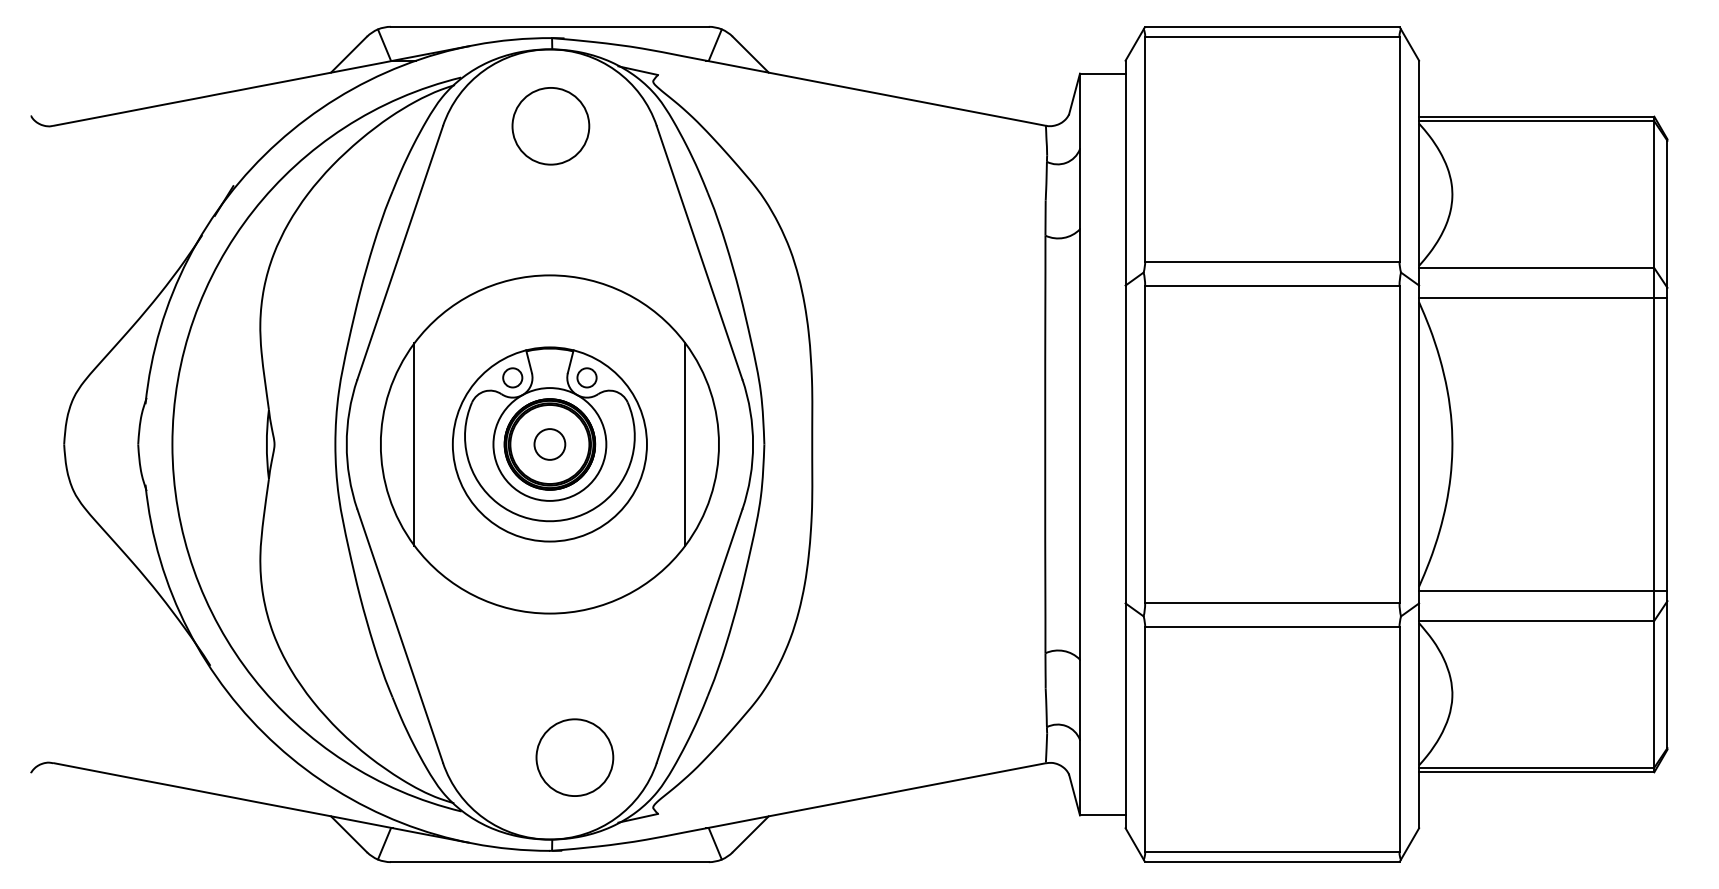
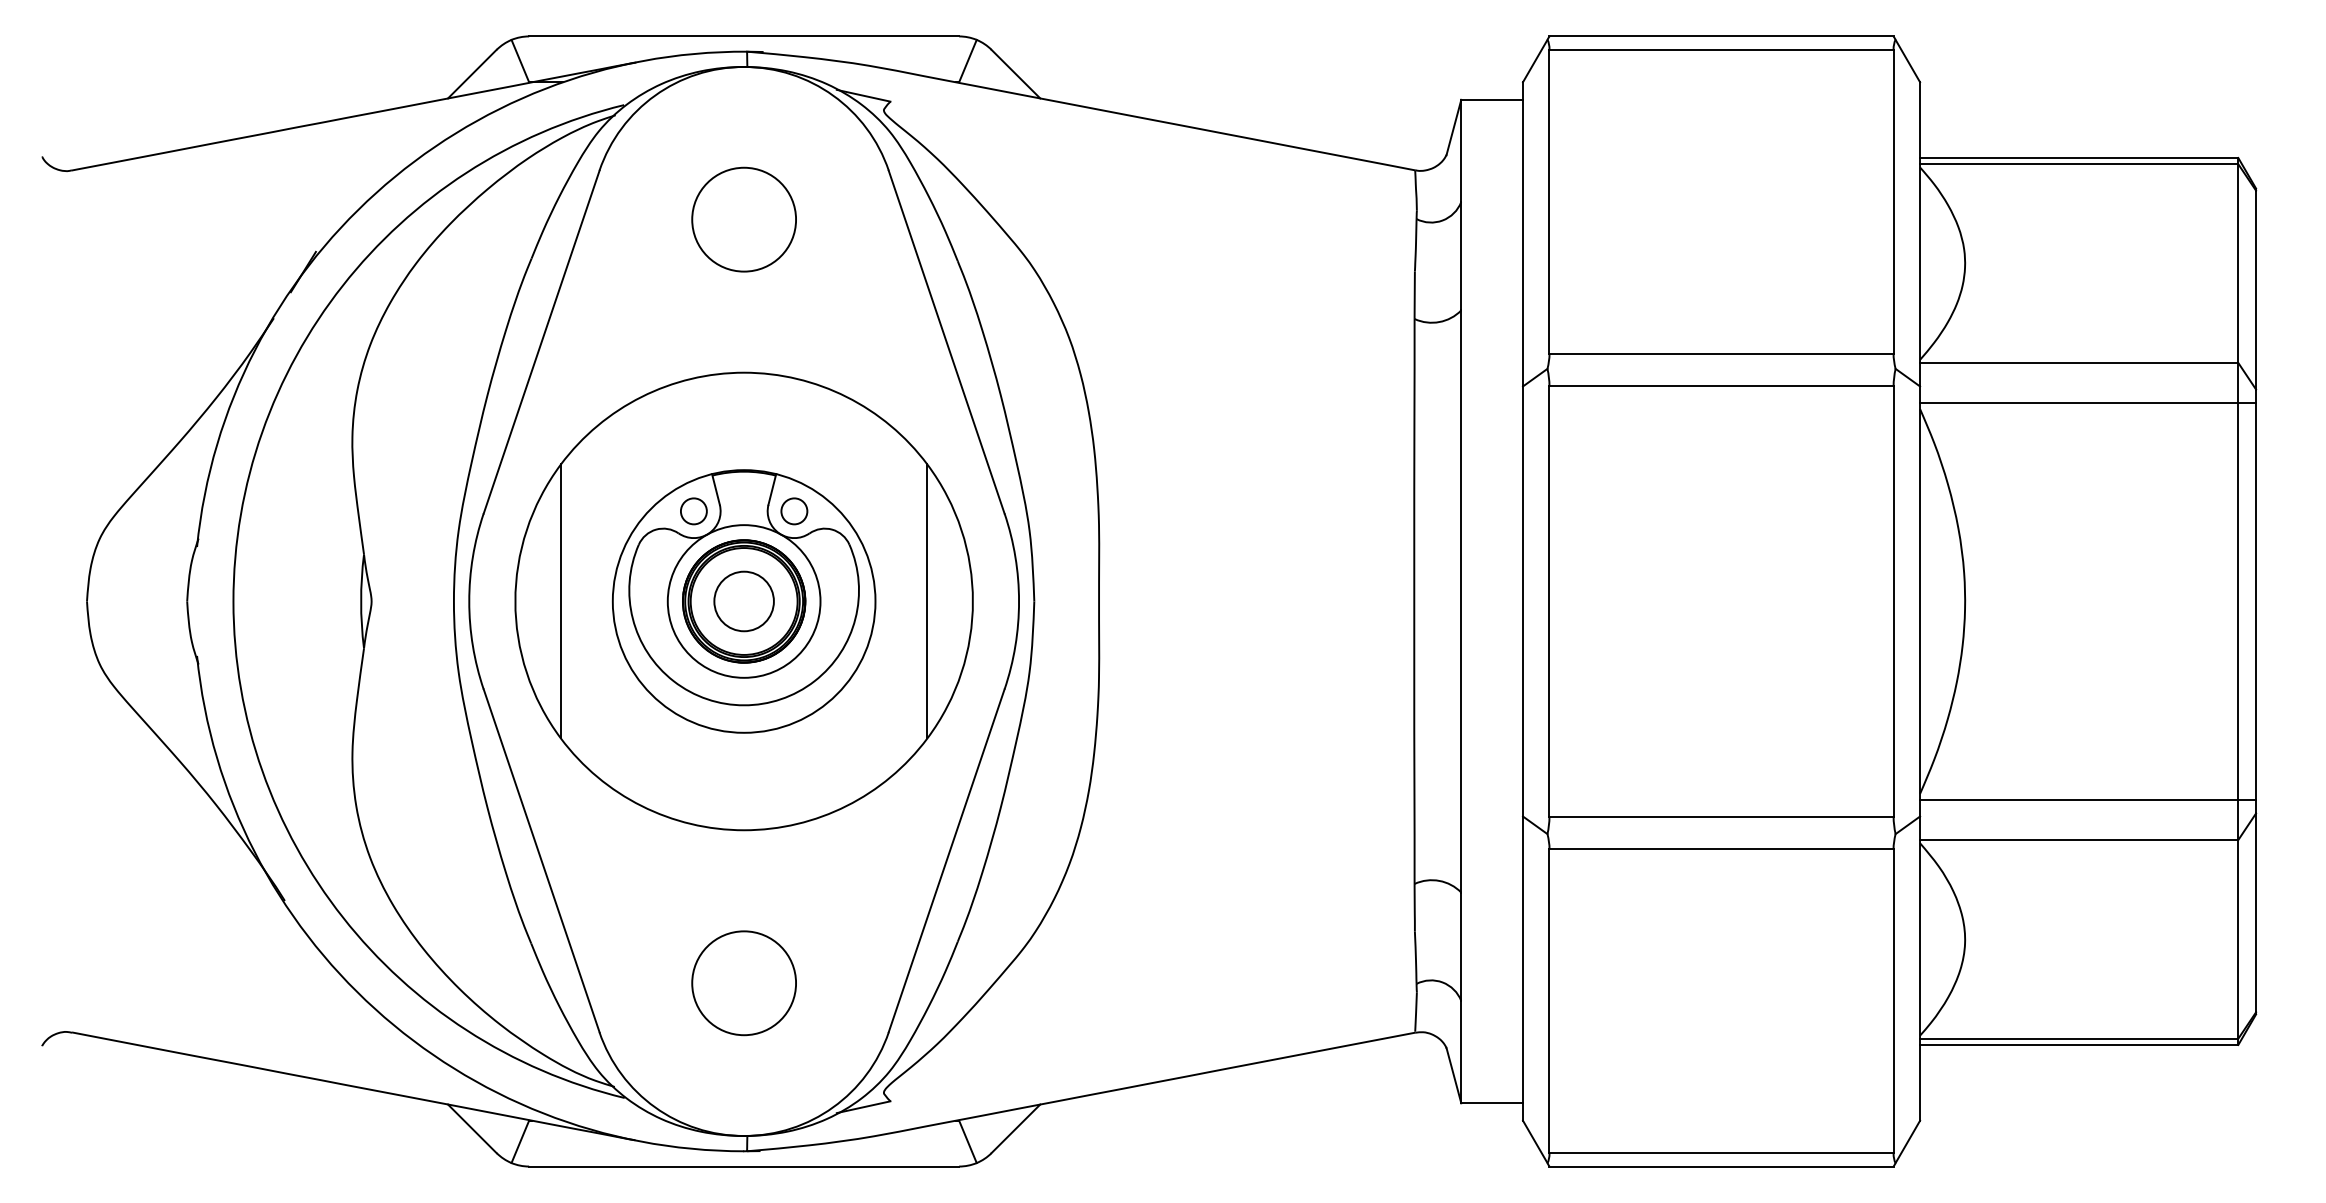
circle: (550, 126) -> (743, 219), moved
circle: (549, 444) -> (743, 601), size x1.43
circle: (574, 757) -> (743, 983), moved

